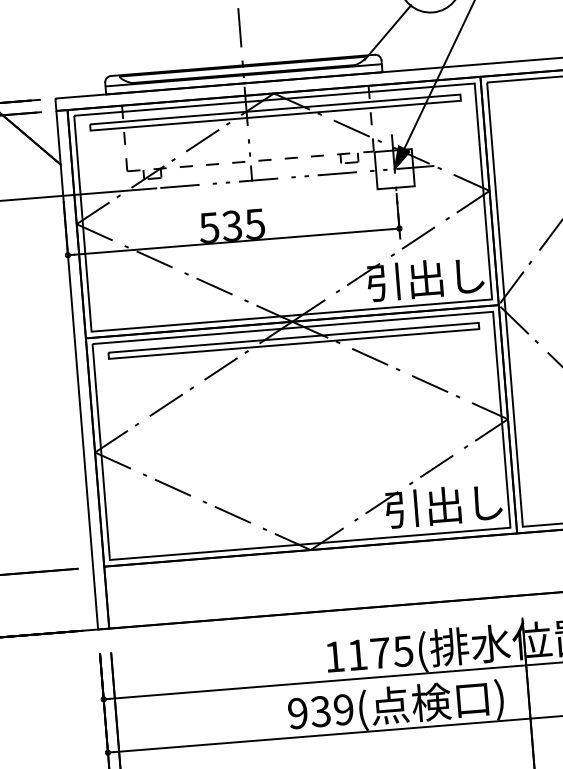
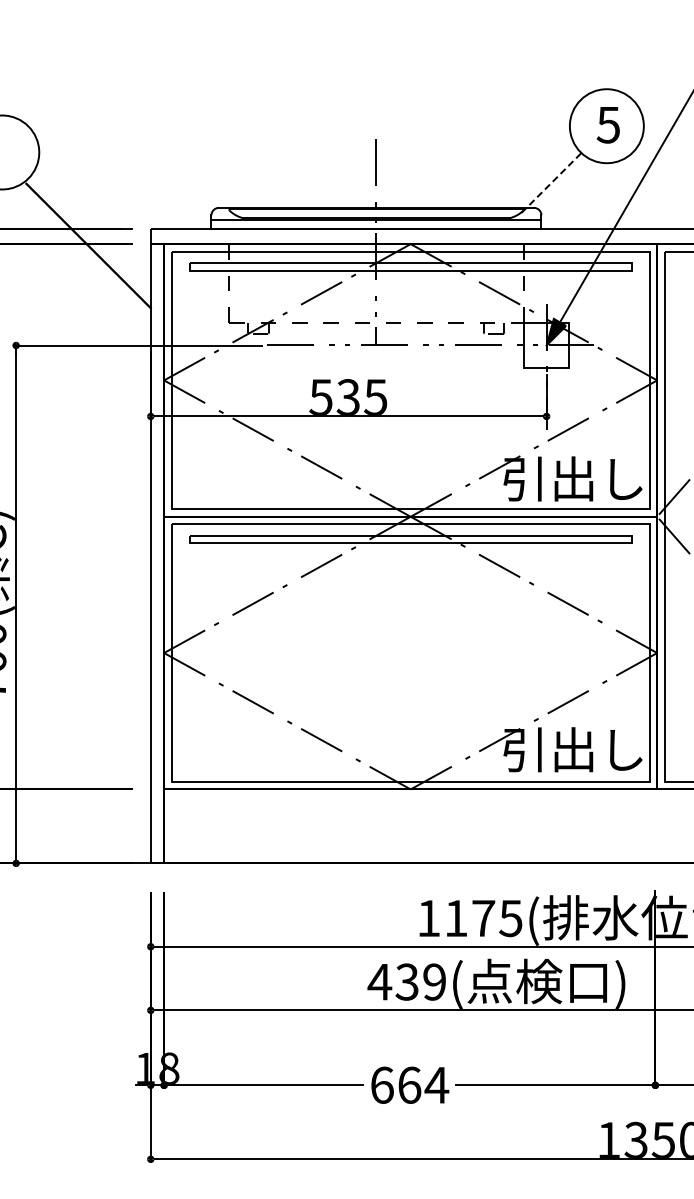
line: (387, 32) -> (551, 182), solid -> dashed
text: (297, 713) -> (379, 981), 939( -> 439(

